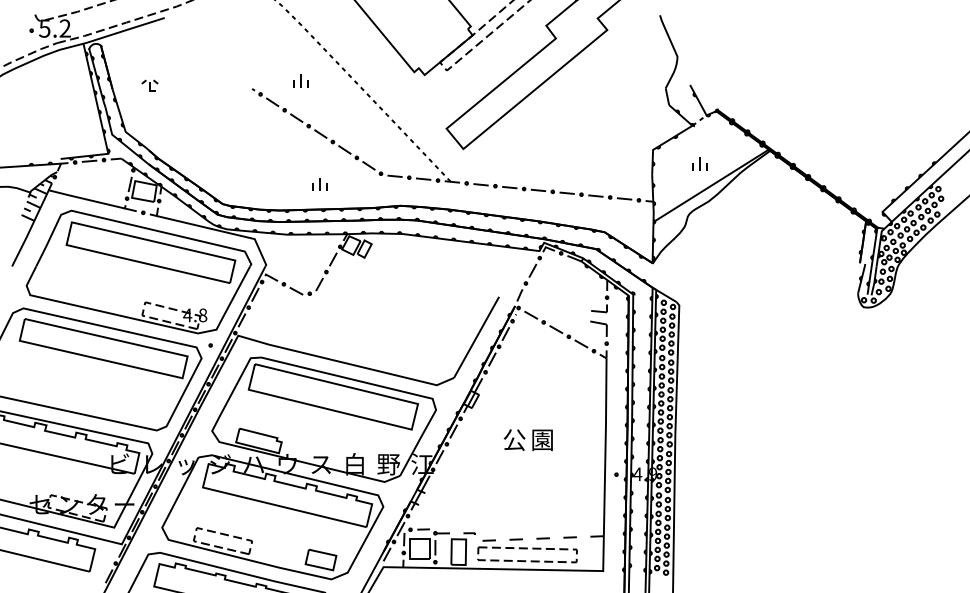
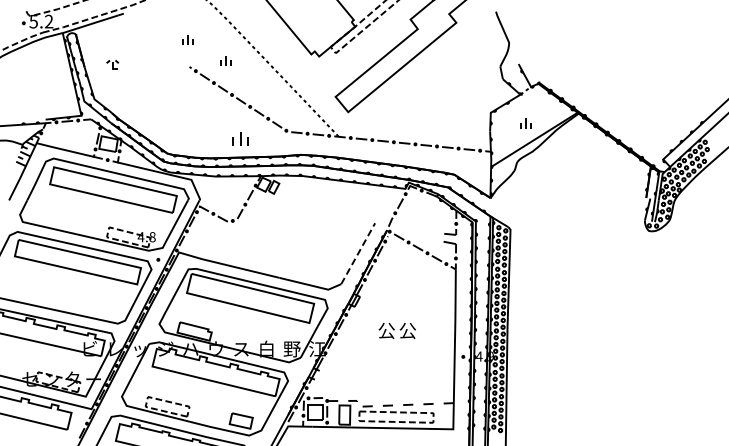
part: (249, 52) -> (187, 39), added
part: (319, 184) -> (240, 138), size x1.4
line: (477, 337) -> (358, 253), solid -> dashed
text: (542, 439) -> (407, 330), 園 -> 公

